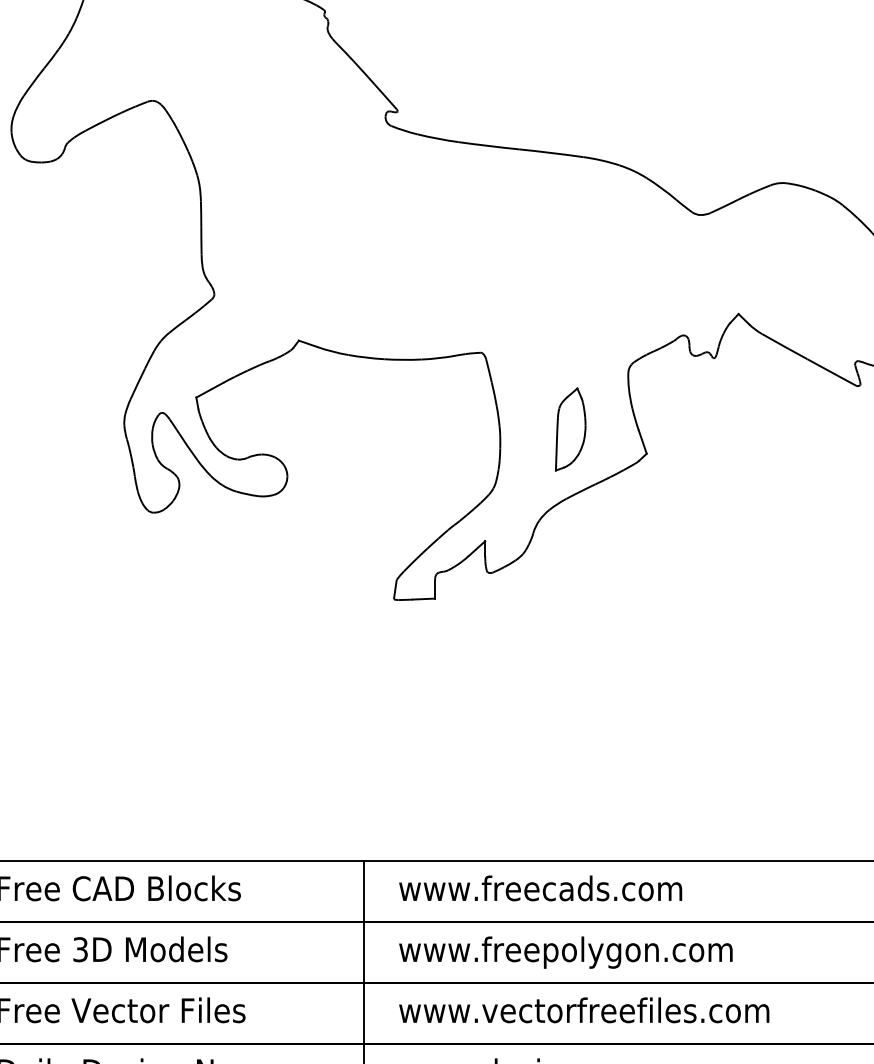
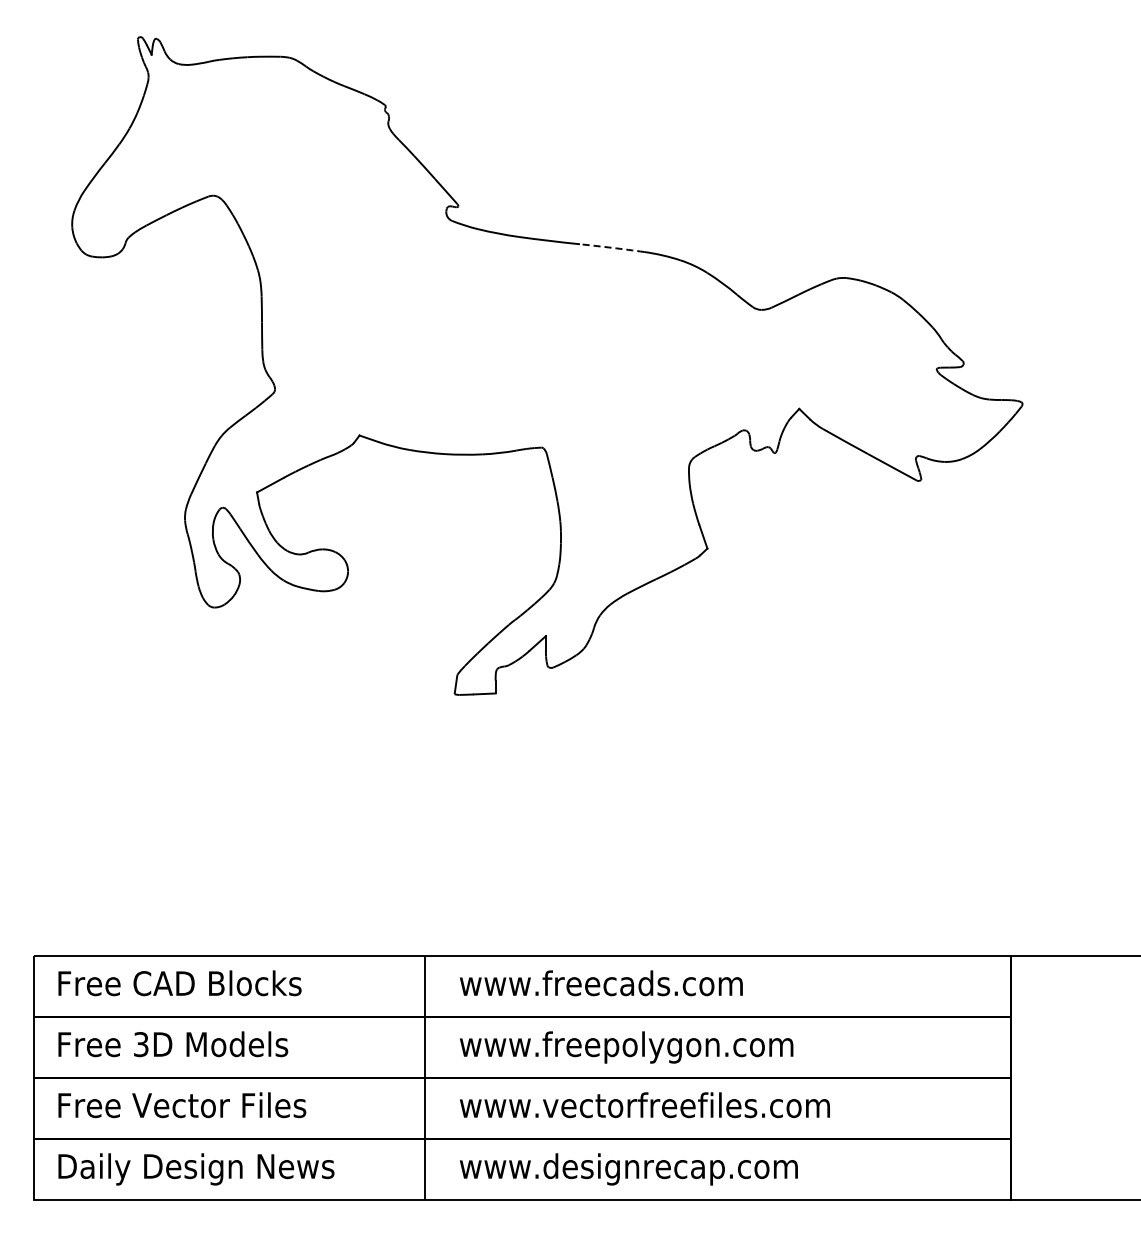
arc: (551, 152) -> (612, 247), solid -> dashed
part: (570, 429) -> (631, 524), removed

